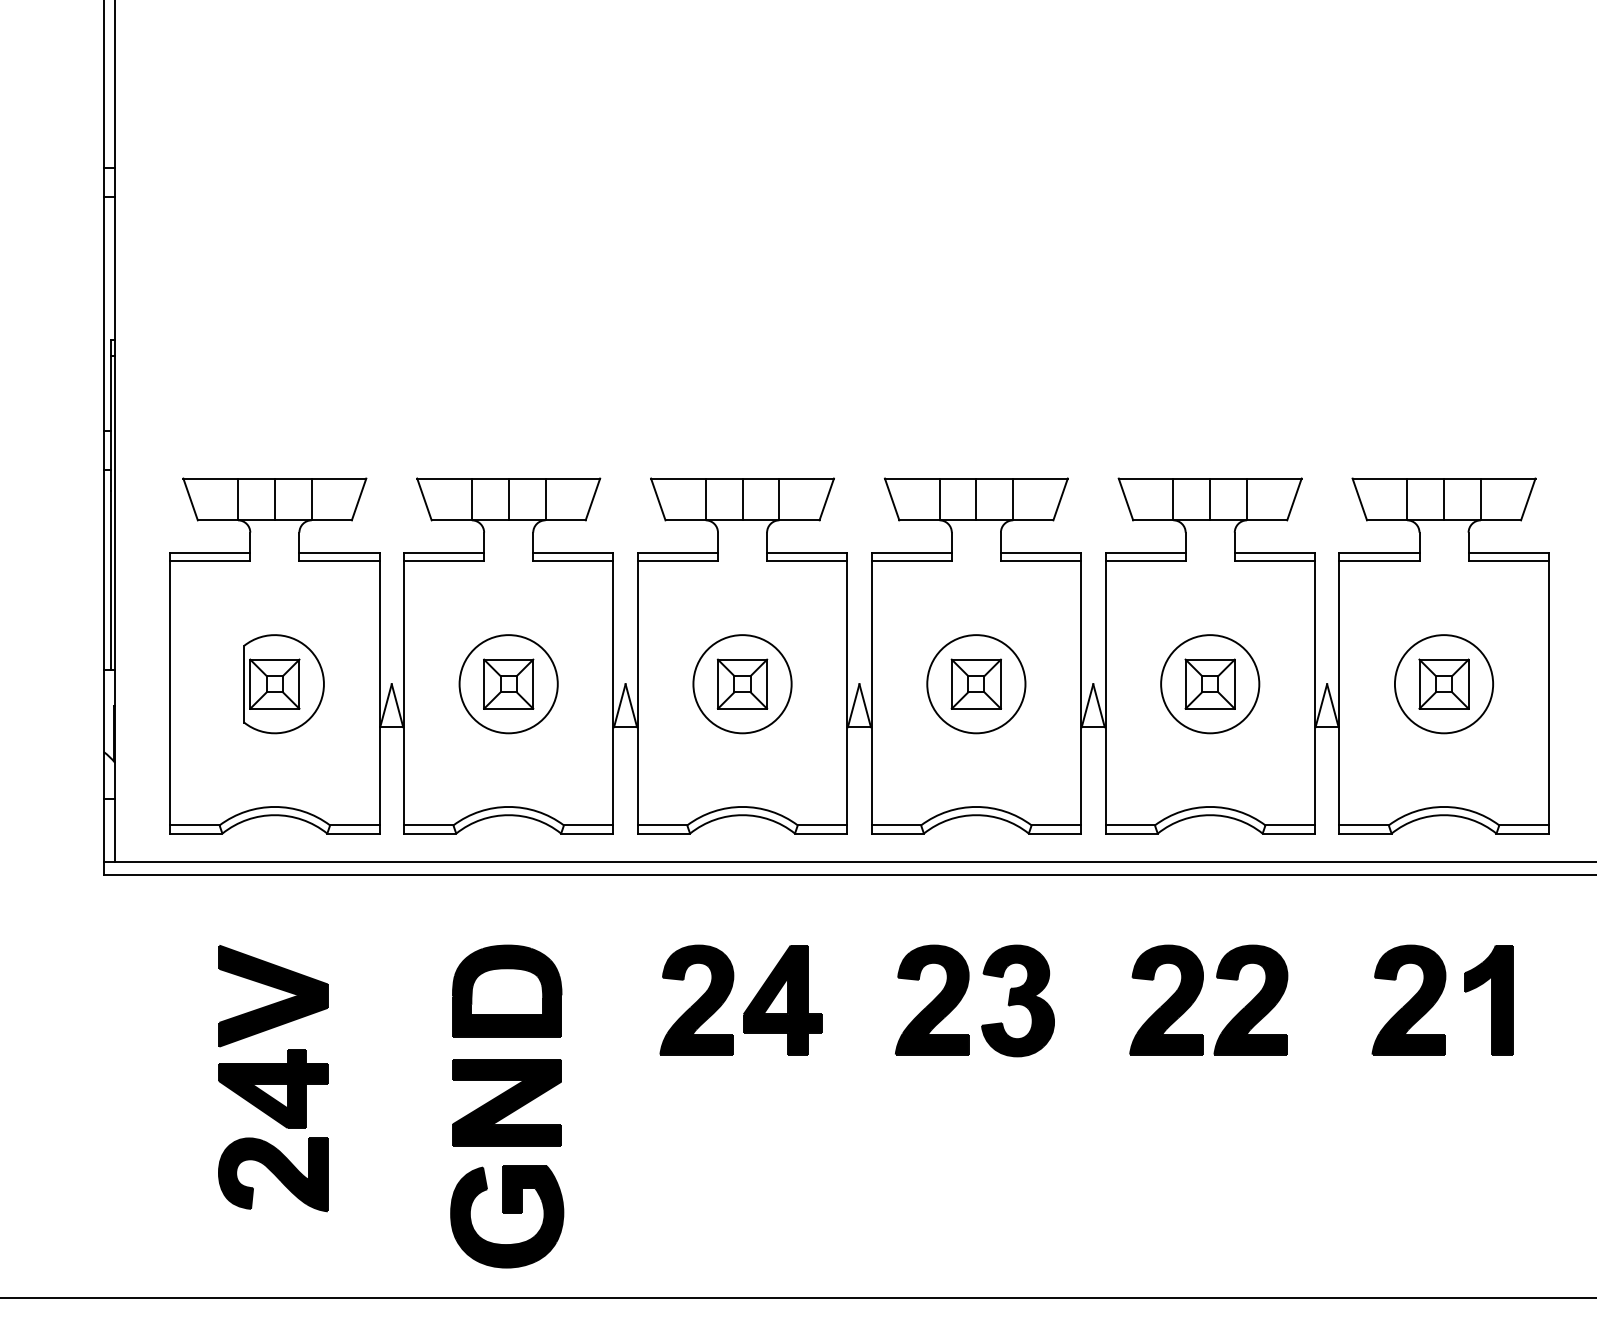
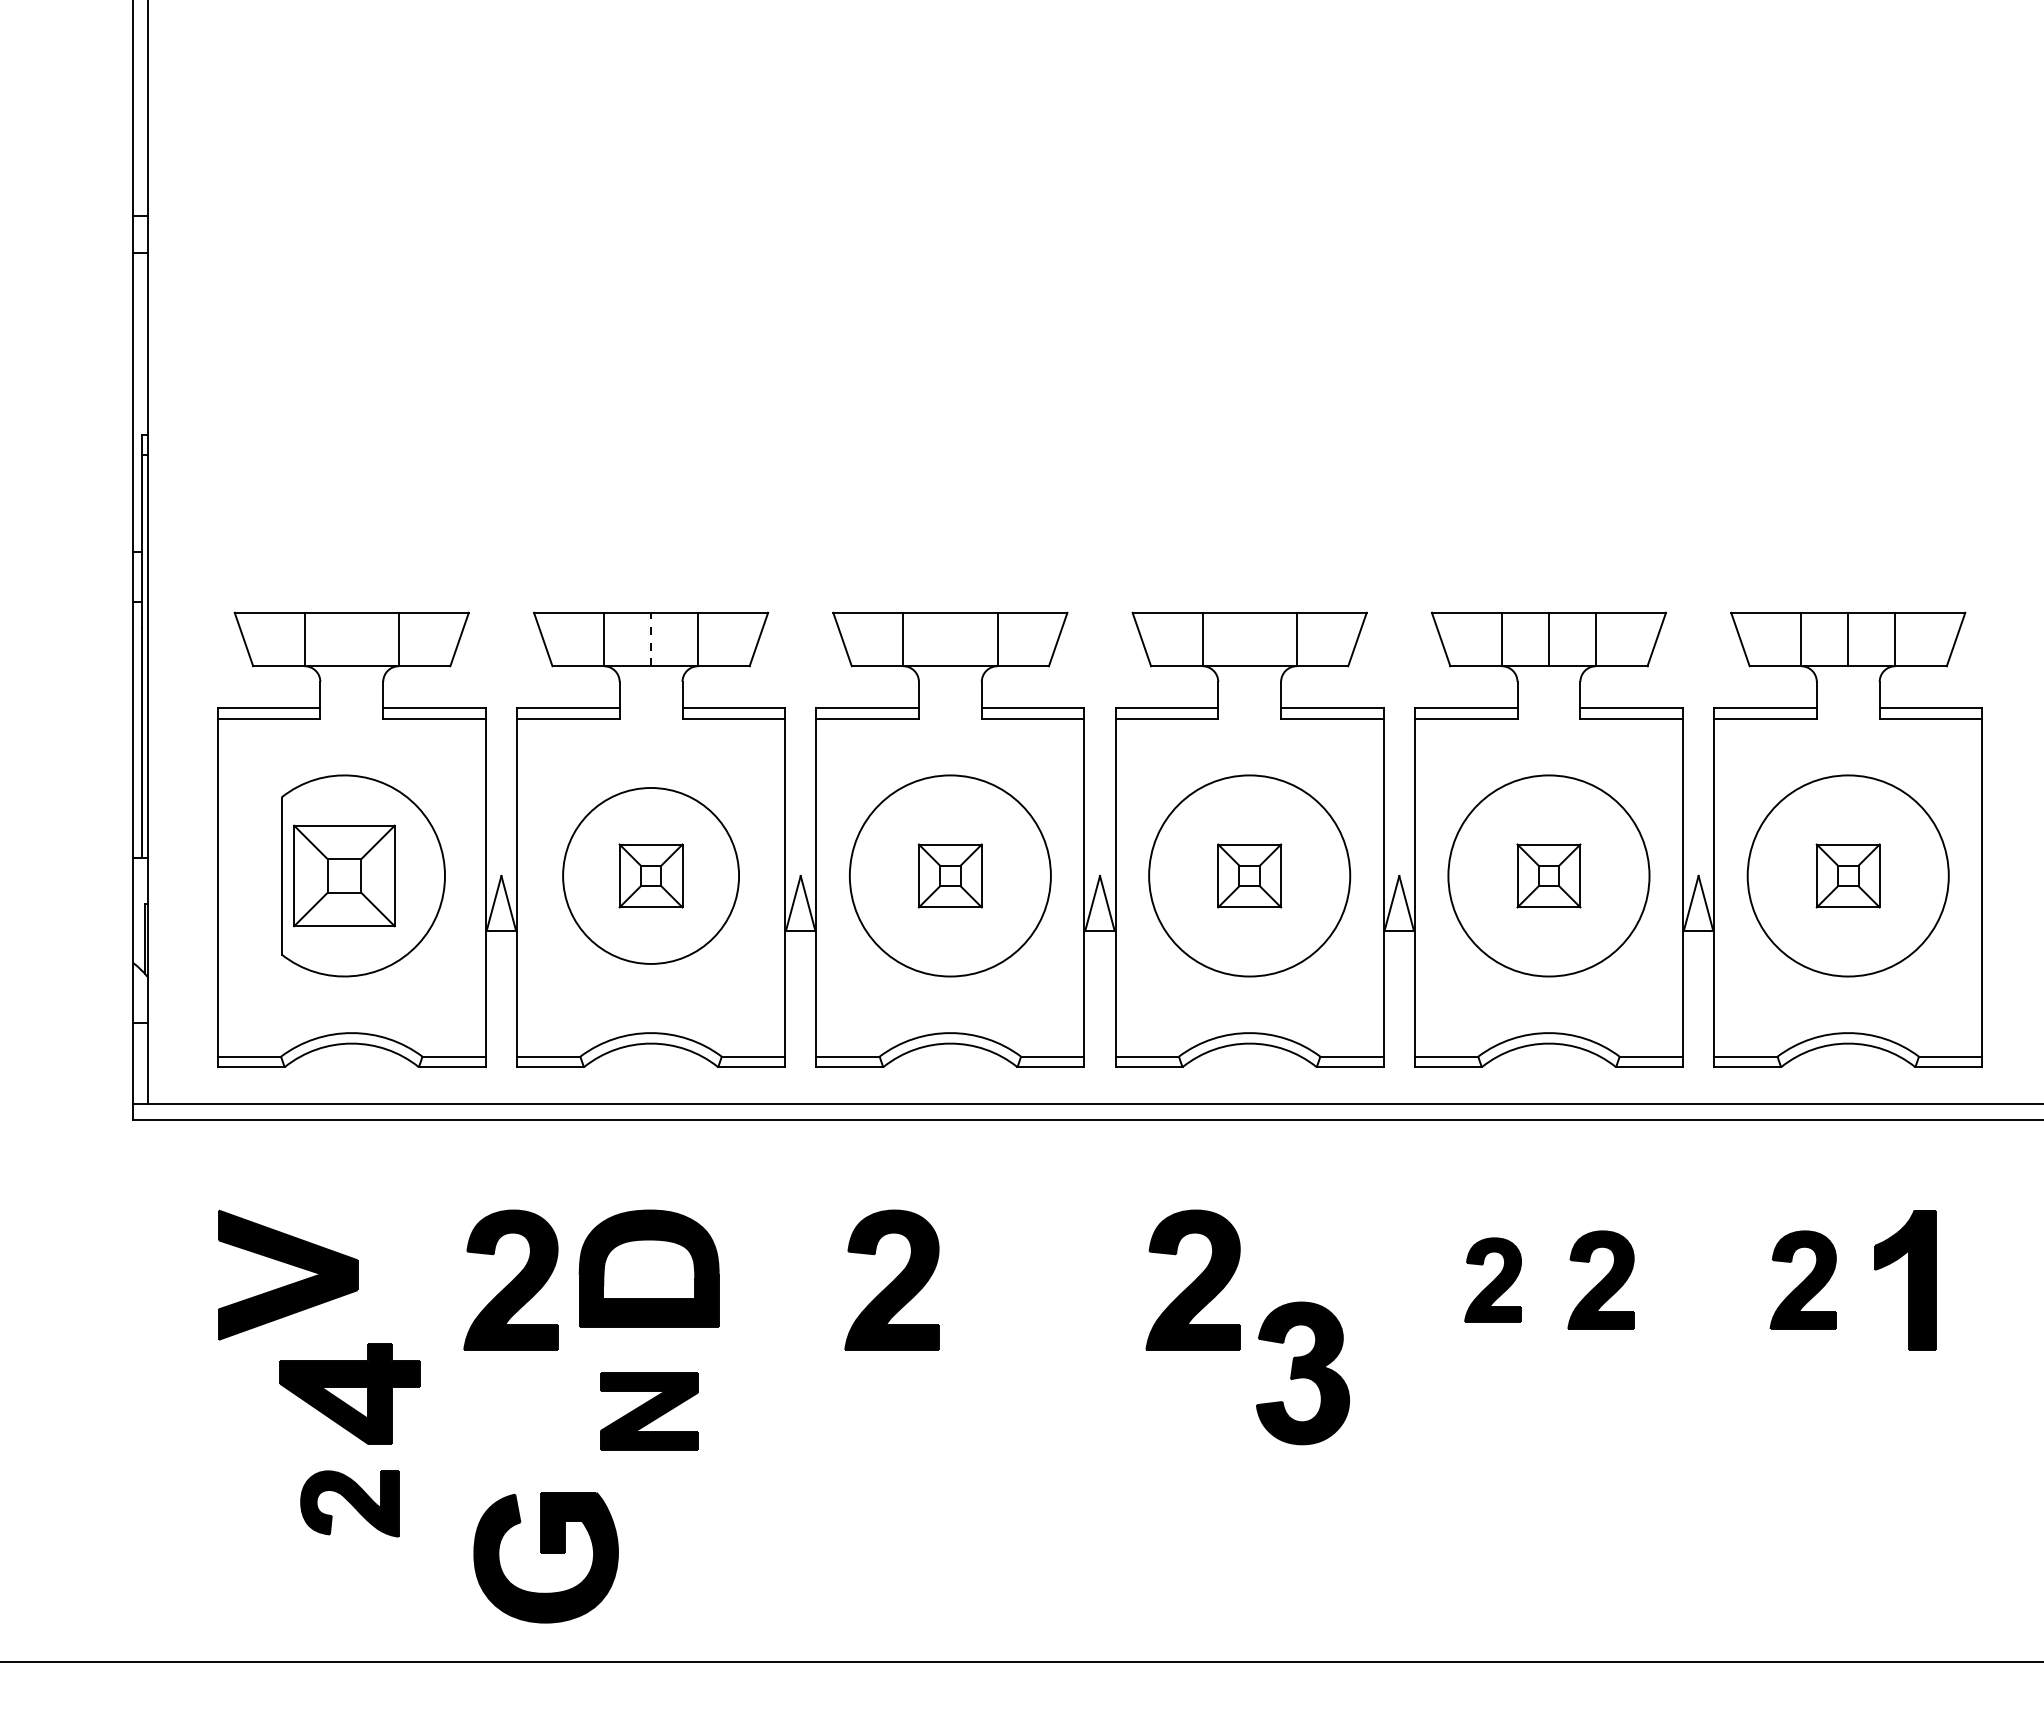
line: (274, 499) -> (351, 639), removed
line: (509, 499) -> (651, 639), solid -> dashed
line: (742, 499) -> (950, 639), removed
line: (976, 499) -> (1249, 639), removed
part: (284, 683) -> (363, 875), size x1.6
circle: (508, 683) -> (650, 875), size x1.4
circle: (742, 683) -> (950, 875), size x1.6
circle: (976, 683) -> (1249, 875), size x1.6
circle: (1209, 683) -> (1548, 875), size x1.6
circle: (1444, 683) -> (1848, 875), size x1.6
part: (398, 999) -> (510, 1279), added
part: (1166, 999) -> (1492, 1279), size x0.6
part: (1250, 999) -> (1600, 1279), size x0.7
part: (1408, 999) -> (1802, 1279), size x0.7
part: (782, 1000) -> (1001, 1280), removed
part: (1017, 1001) -> (1302, 1373), moved
part: (275, 1002) -> (290, 1283), moved
part: (507, 1102) -> (649, 1411), size x0.7
part: (273, 1174) -> (349, 1503), size x0.7
part: (506, 1216) -> (545, 1557), moved

